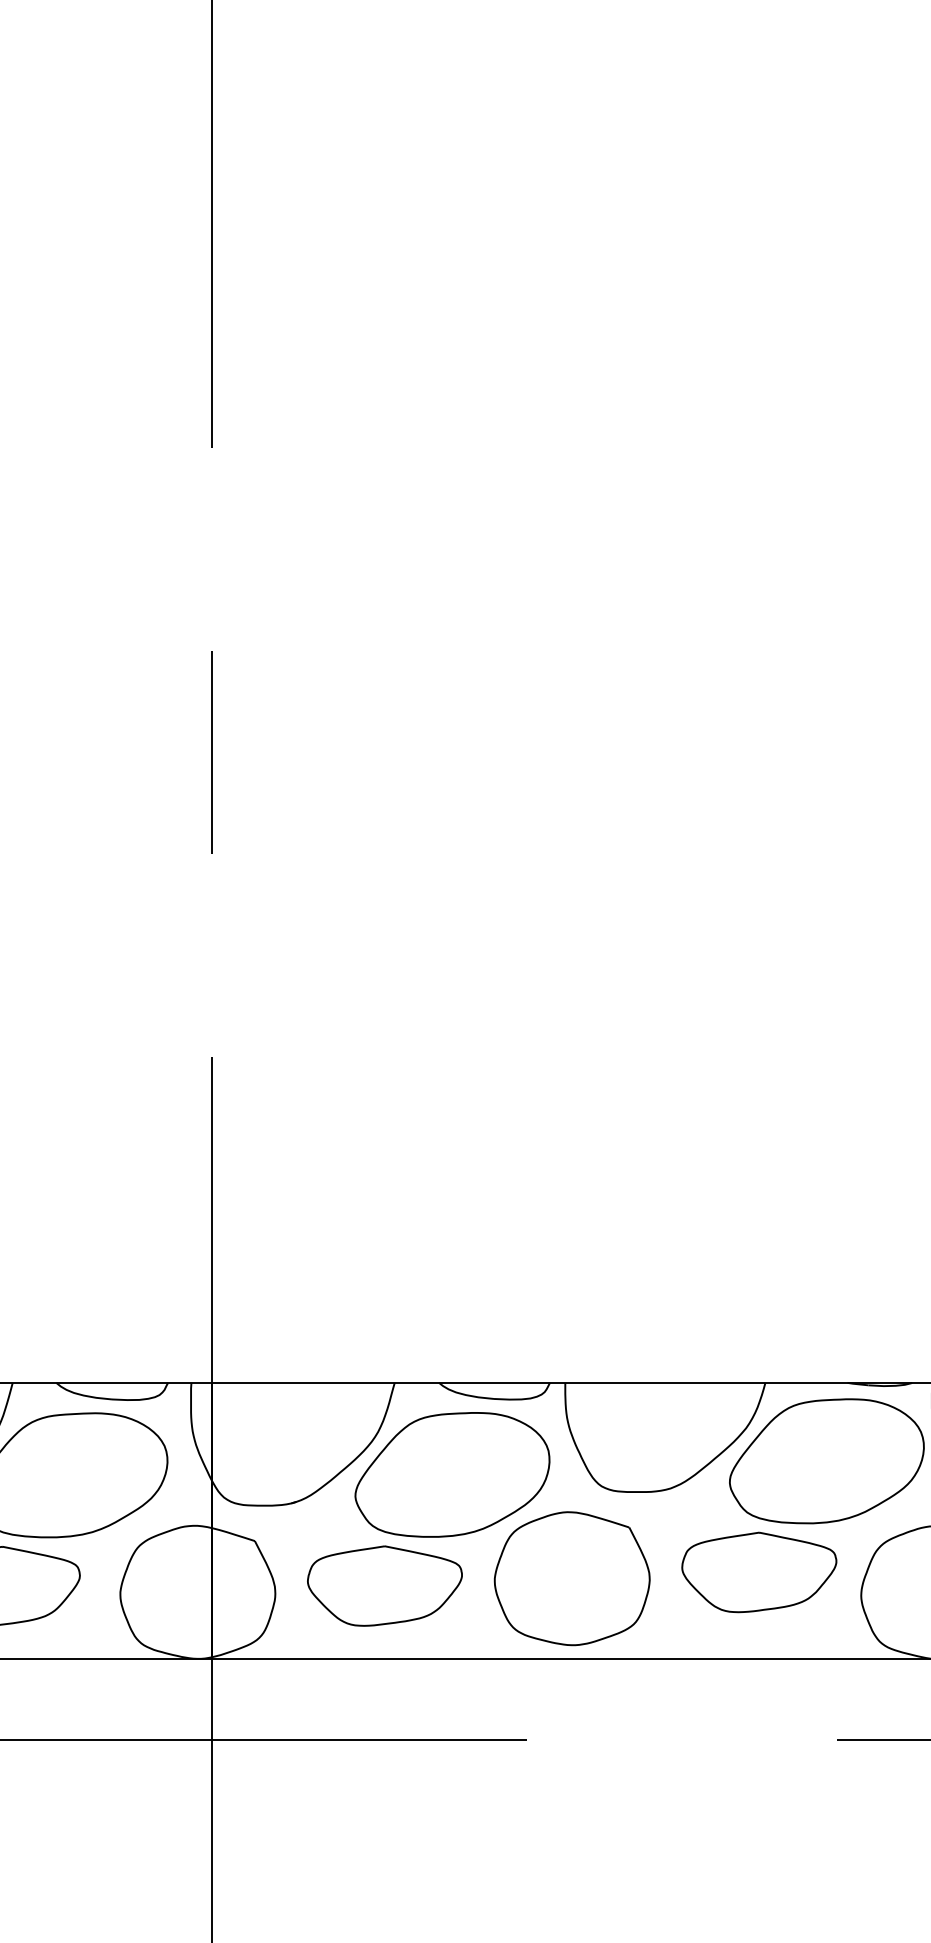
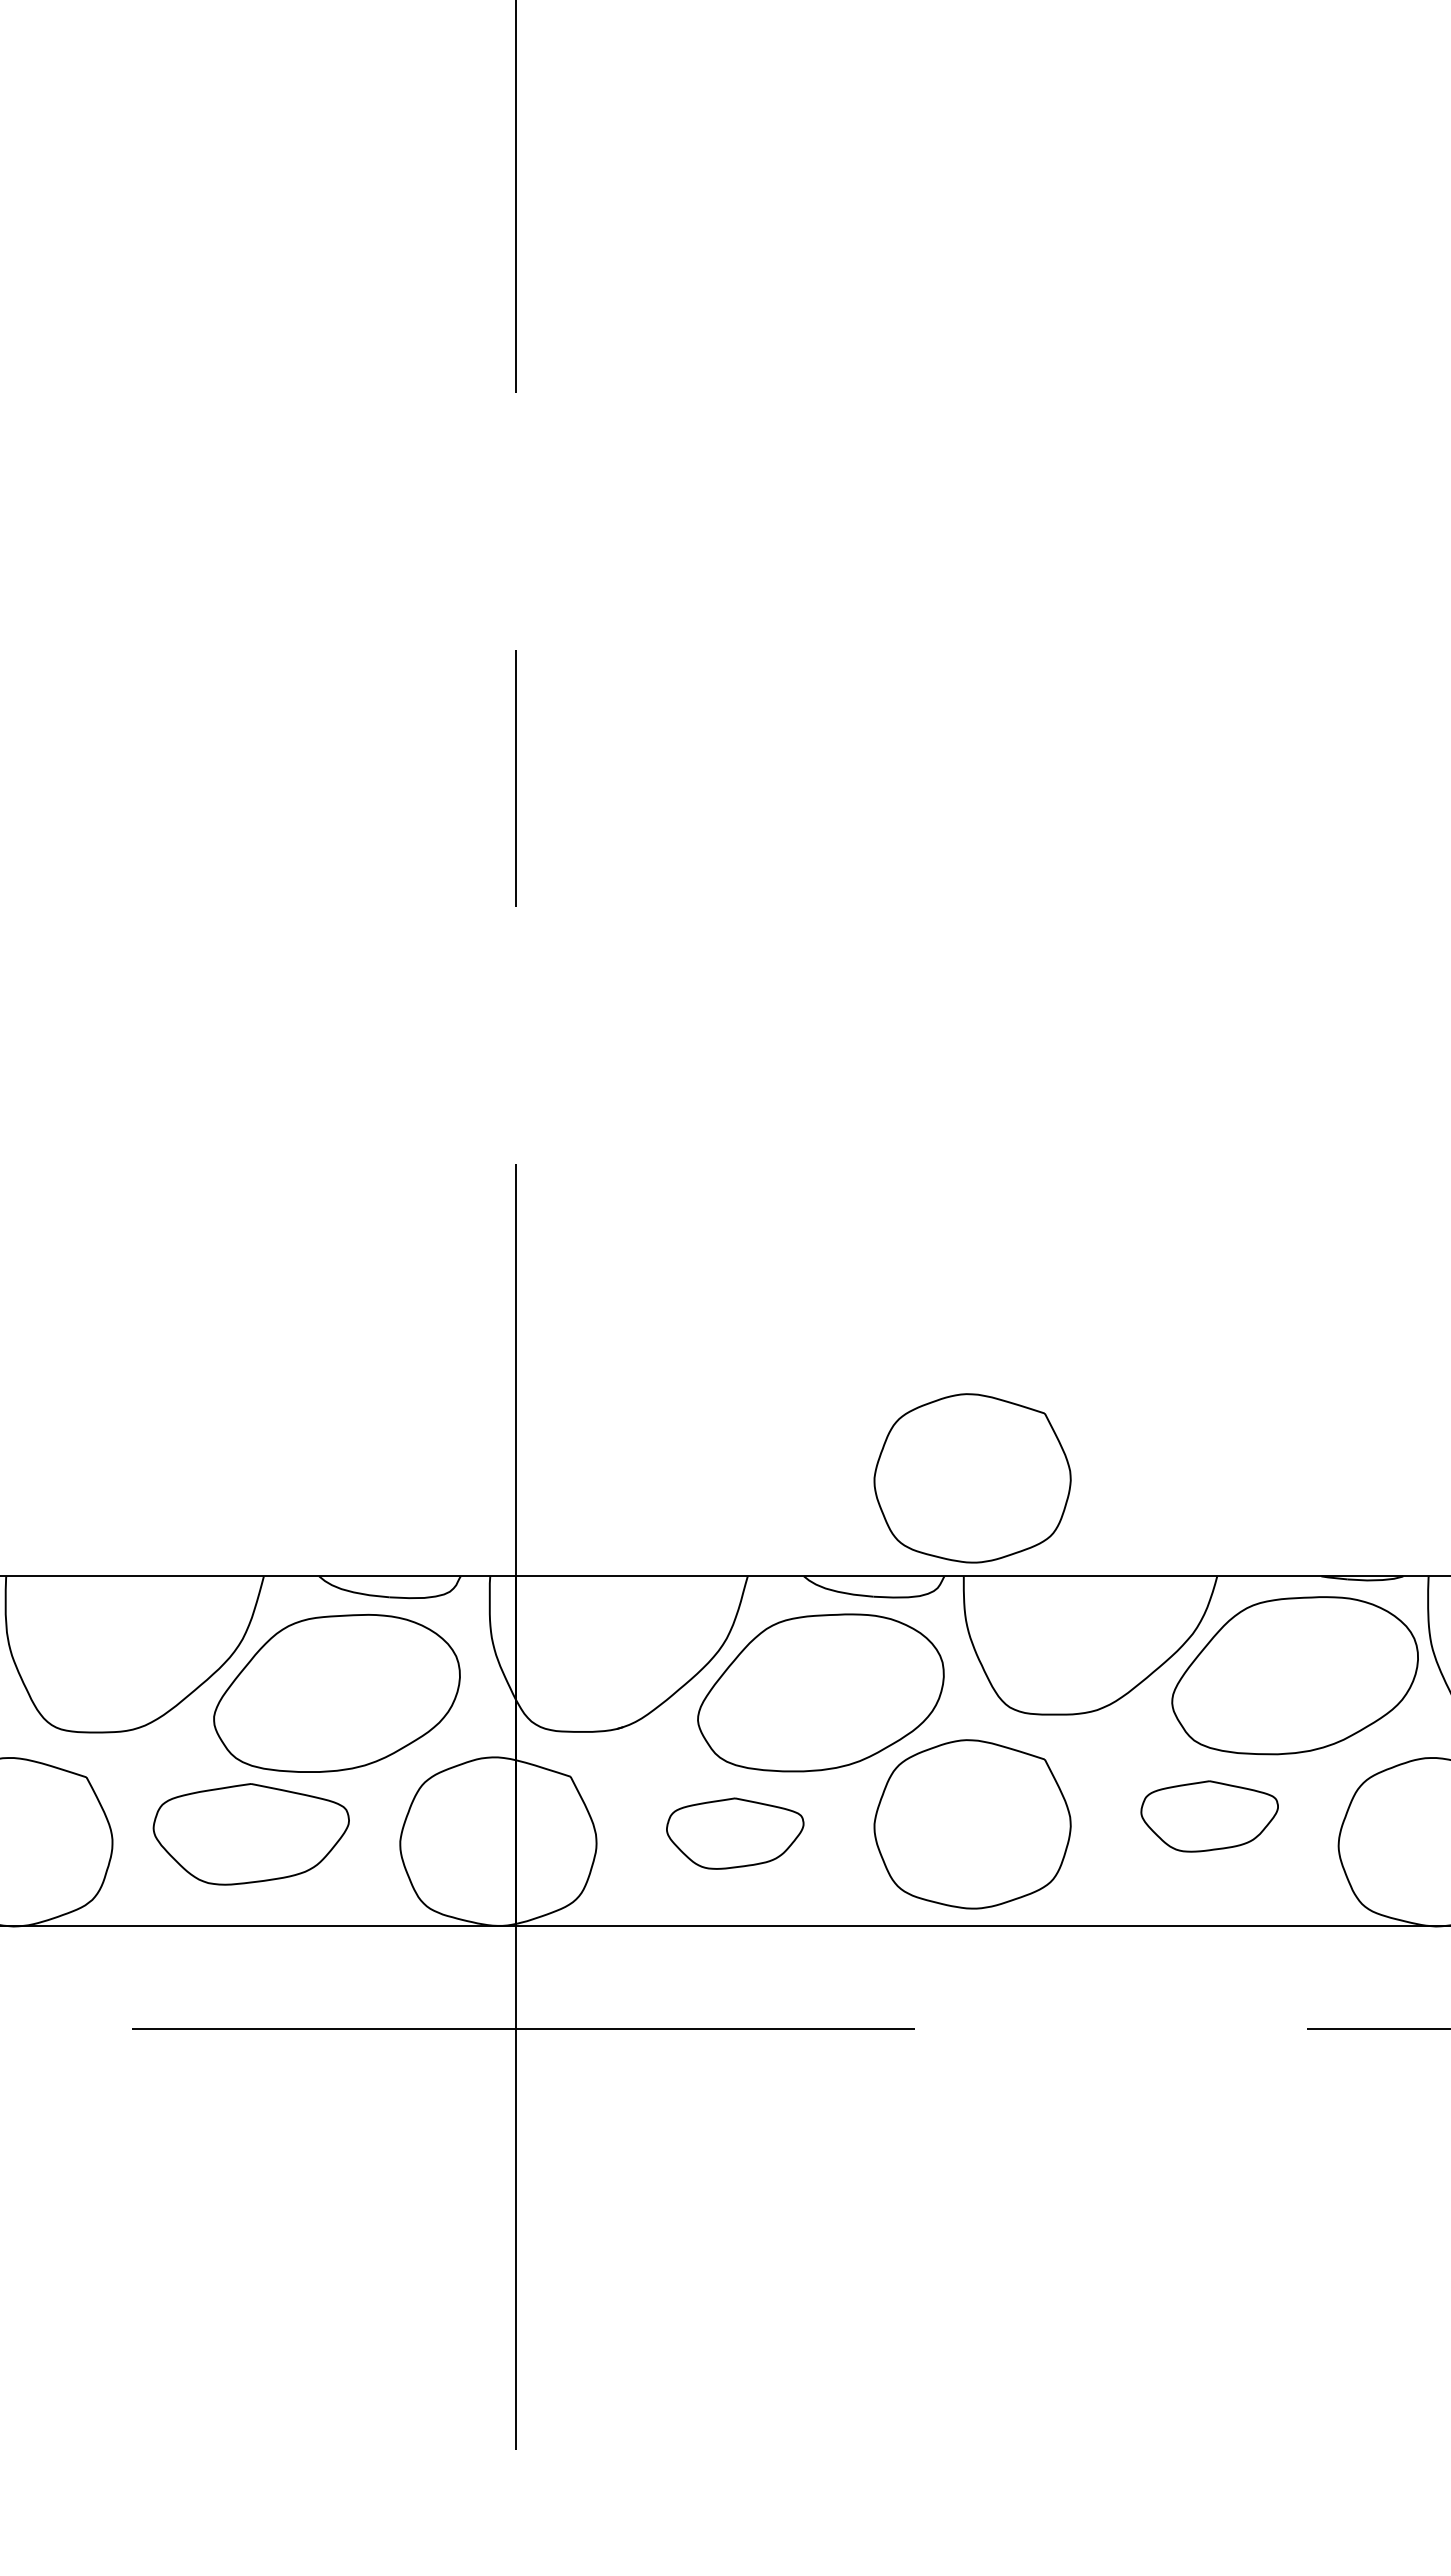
curve: (583, 1241) -> (986, 1397), added
part: (759, 1572) -> (1209, 1816), size x0.7
part: (384, 1585) -> (734, 1833), size x0.7

